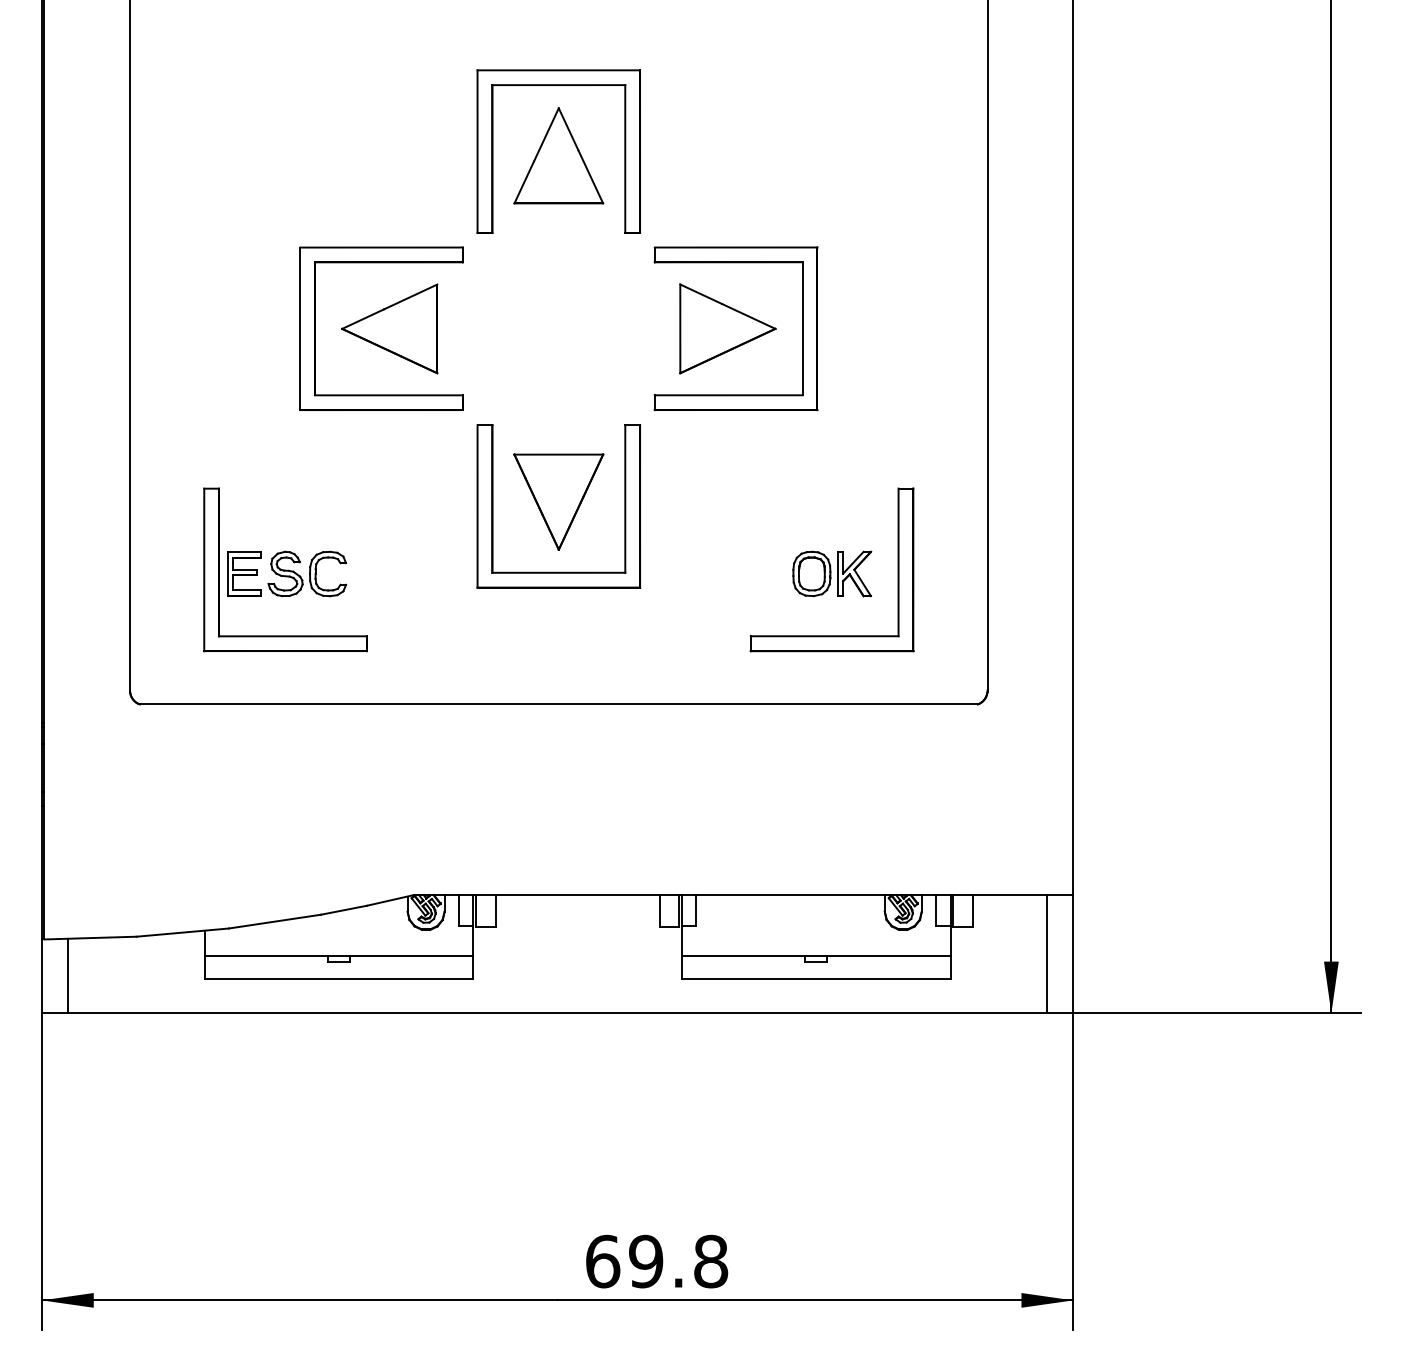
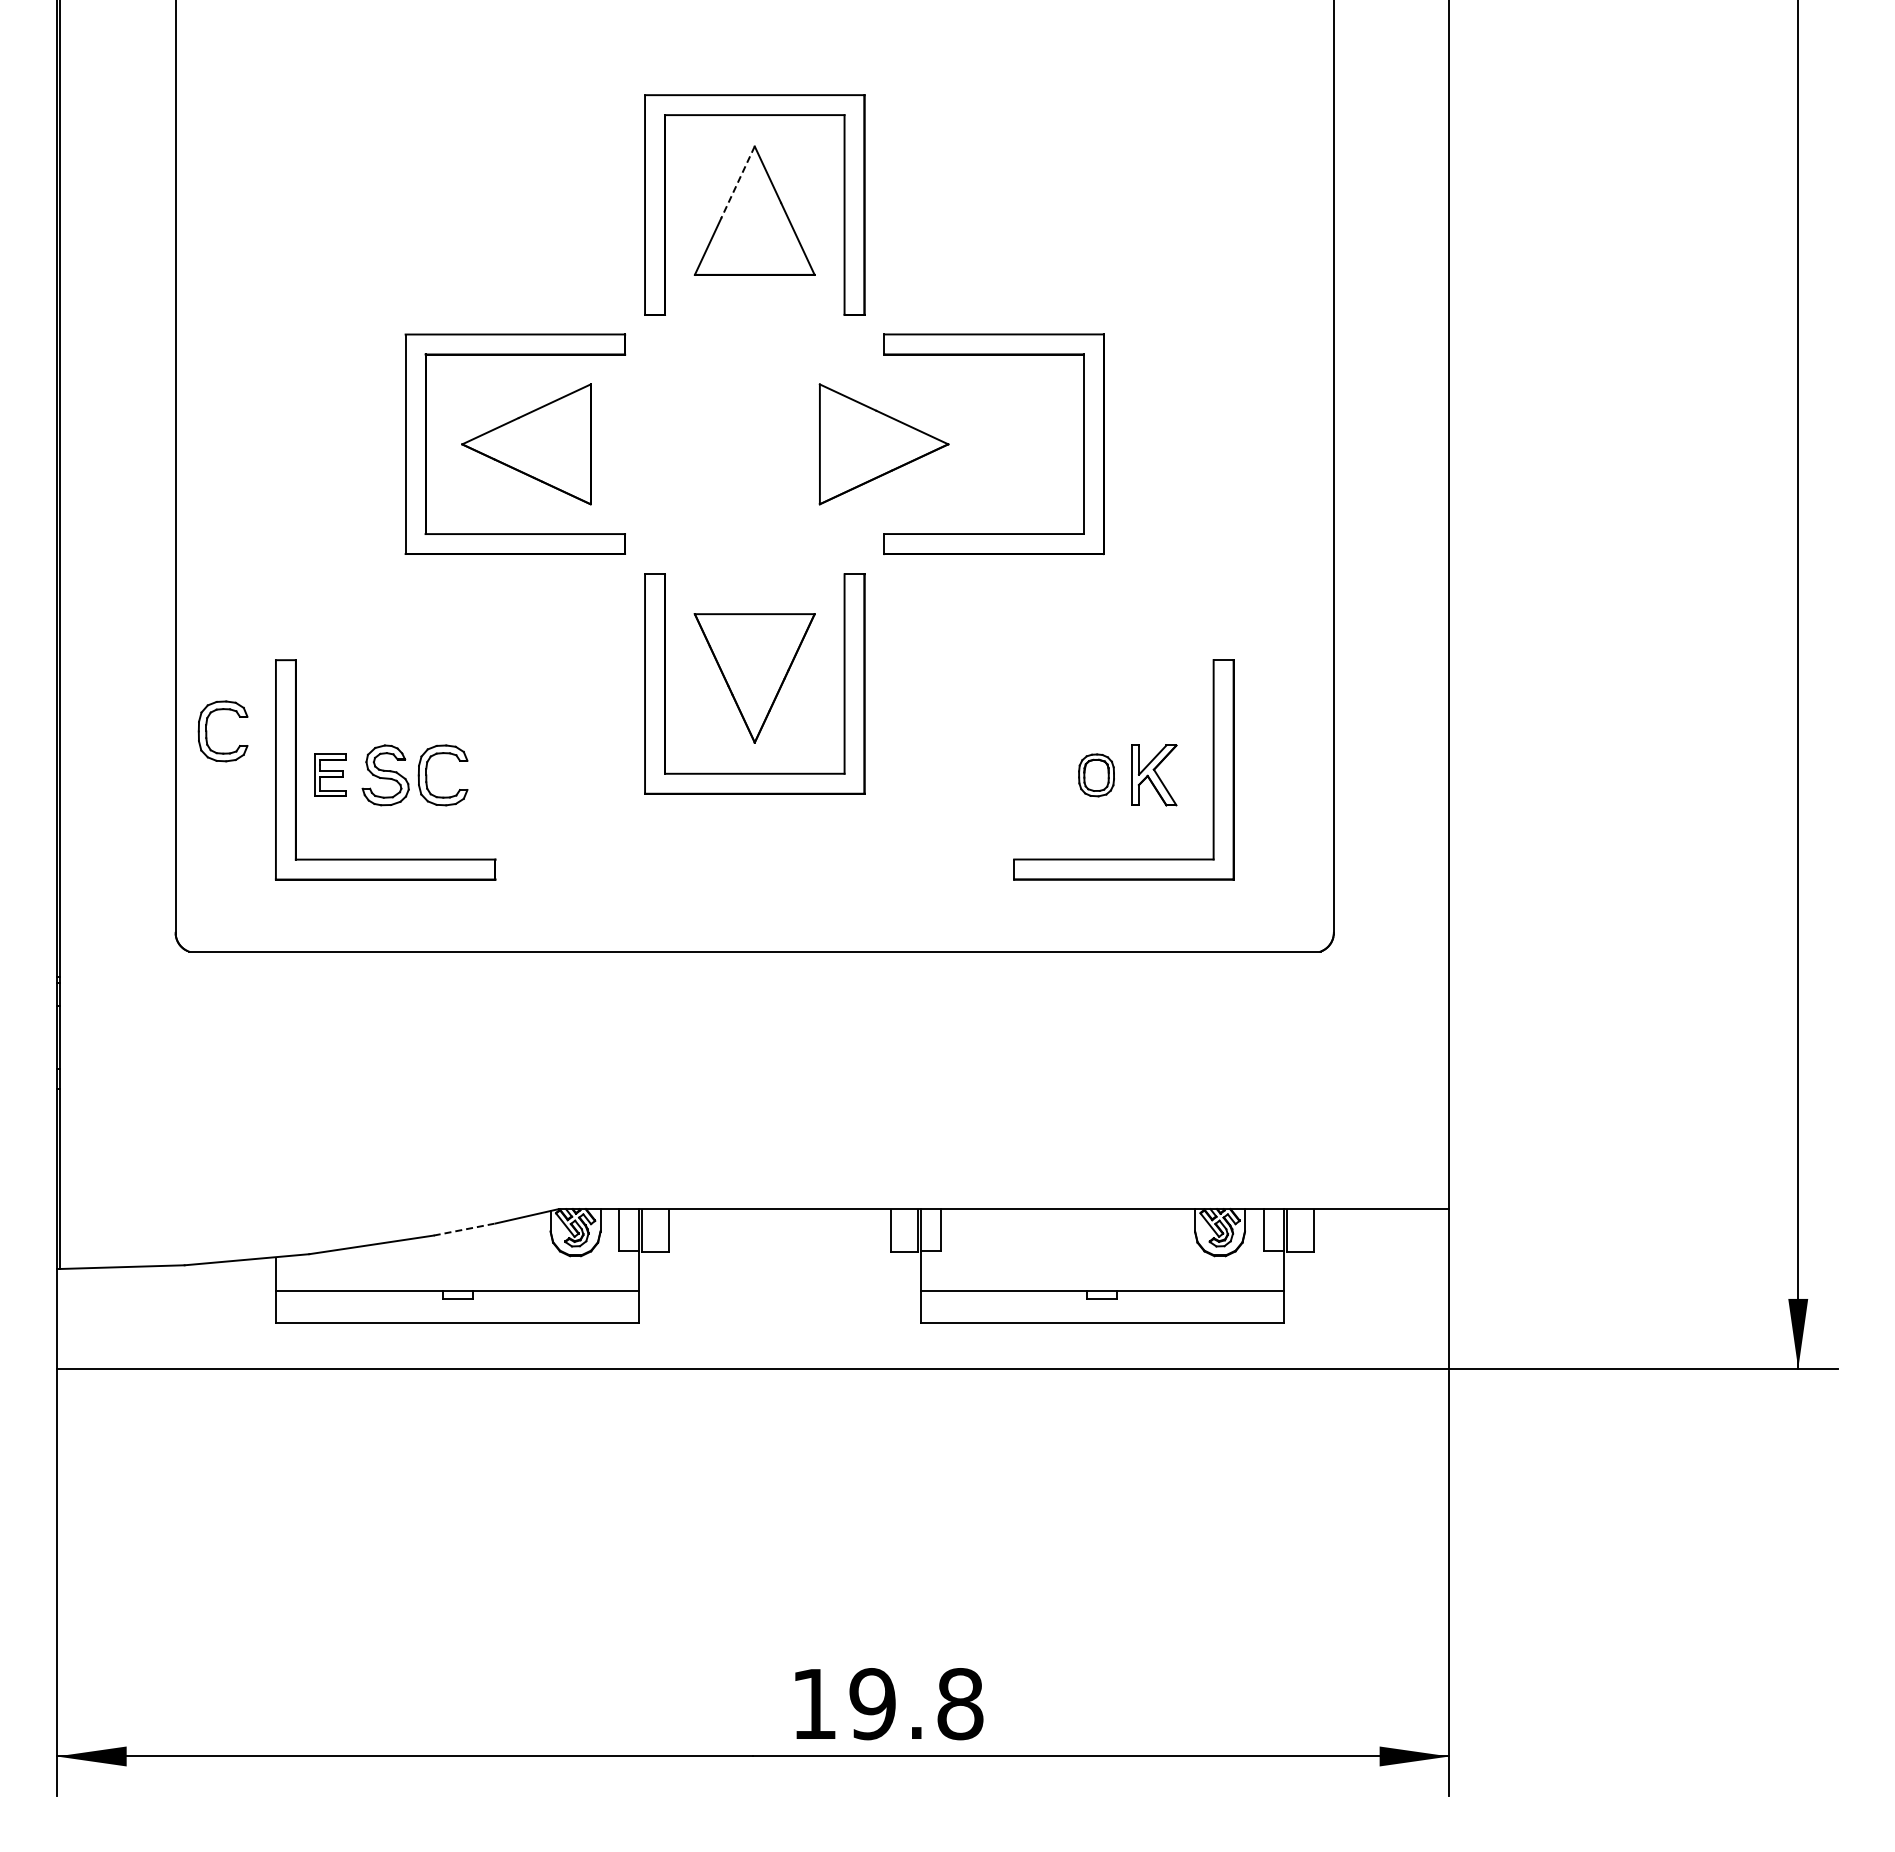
line: (546, 135) -> (738, 182), solid -> dashed
part: (727, 328) -> (883, 444), moved
part: (153, 541) -> (207, 731), added
part: (244, 573) -> (330, 774), size x0.7
part: (811, 574) -> (1096, 775), size x0.7
line: (343, 910) -> (464, 1229), solid -> dashed
line: (1047, 953) -> (1414, 1288), removed
line: (67, 976) -> (91, 1318), removed
text: (603, 1261) -> (814, 1704), 69.8 -> 19.8

